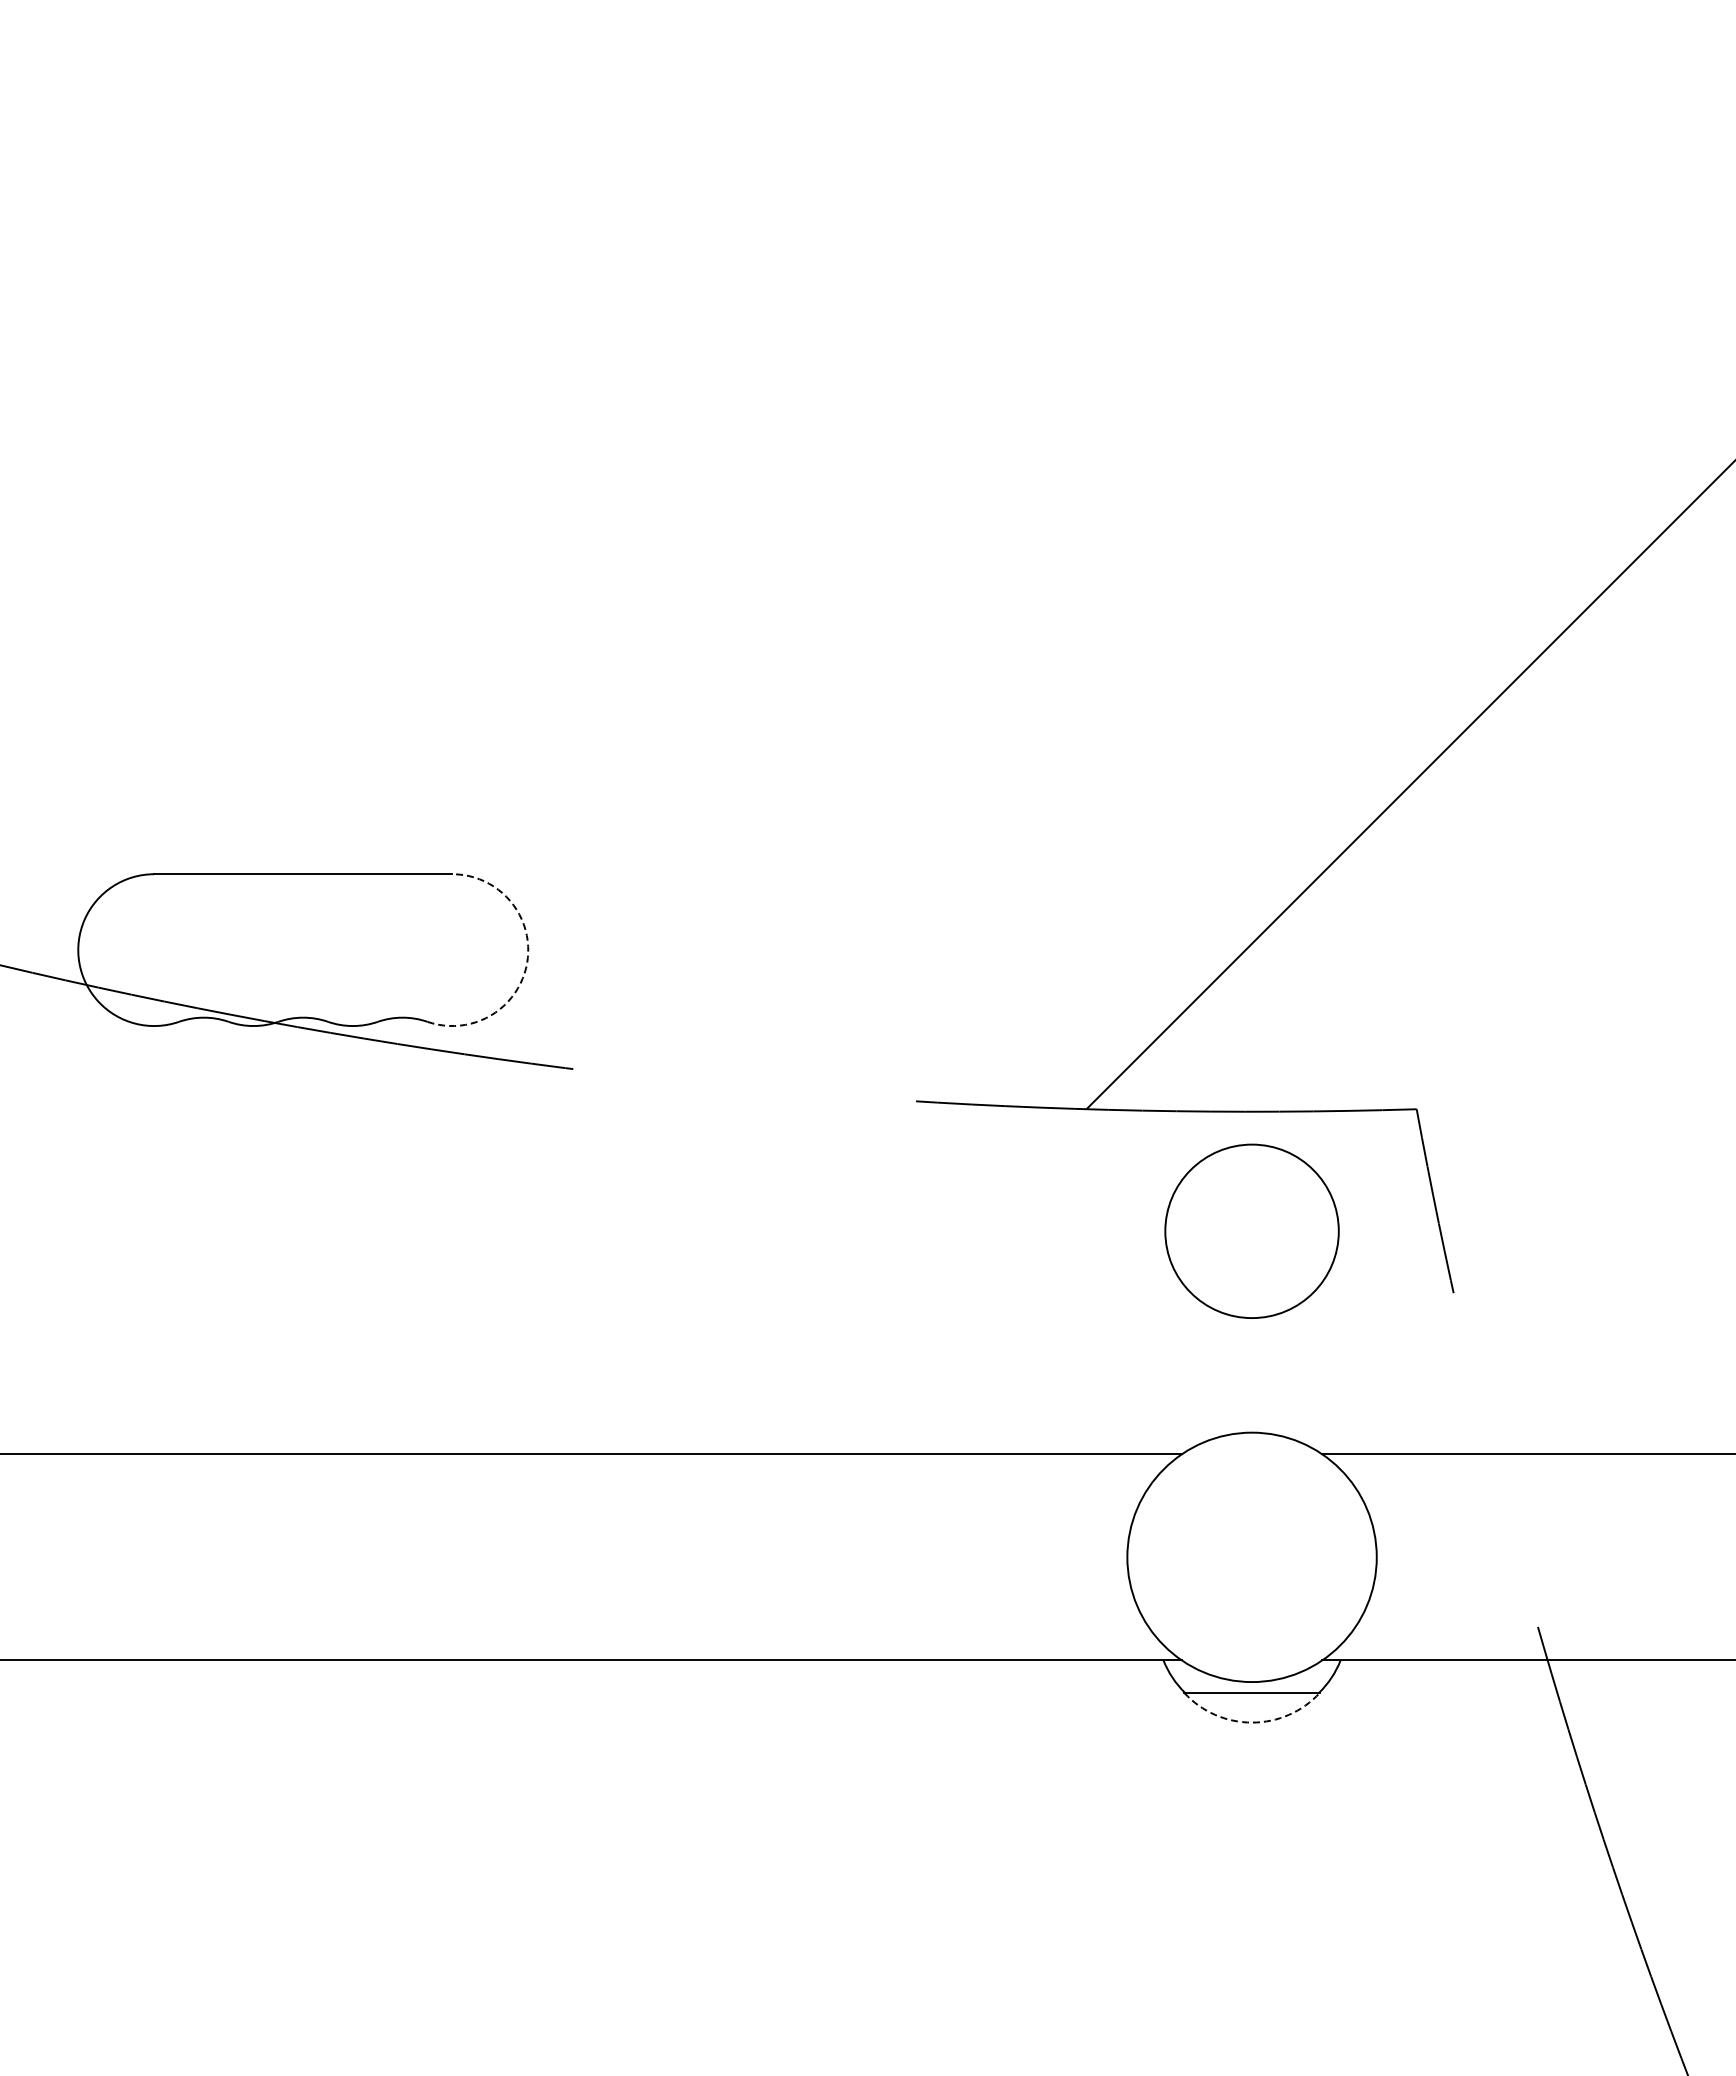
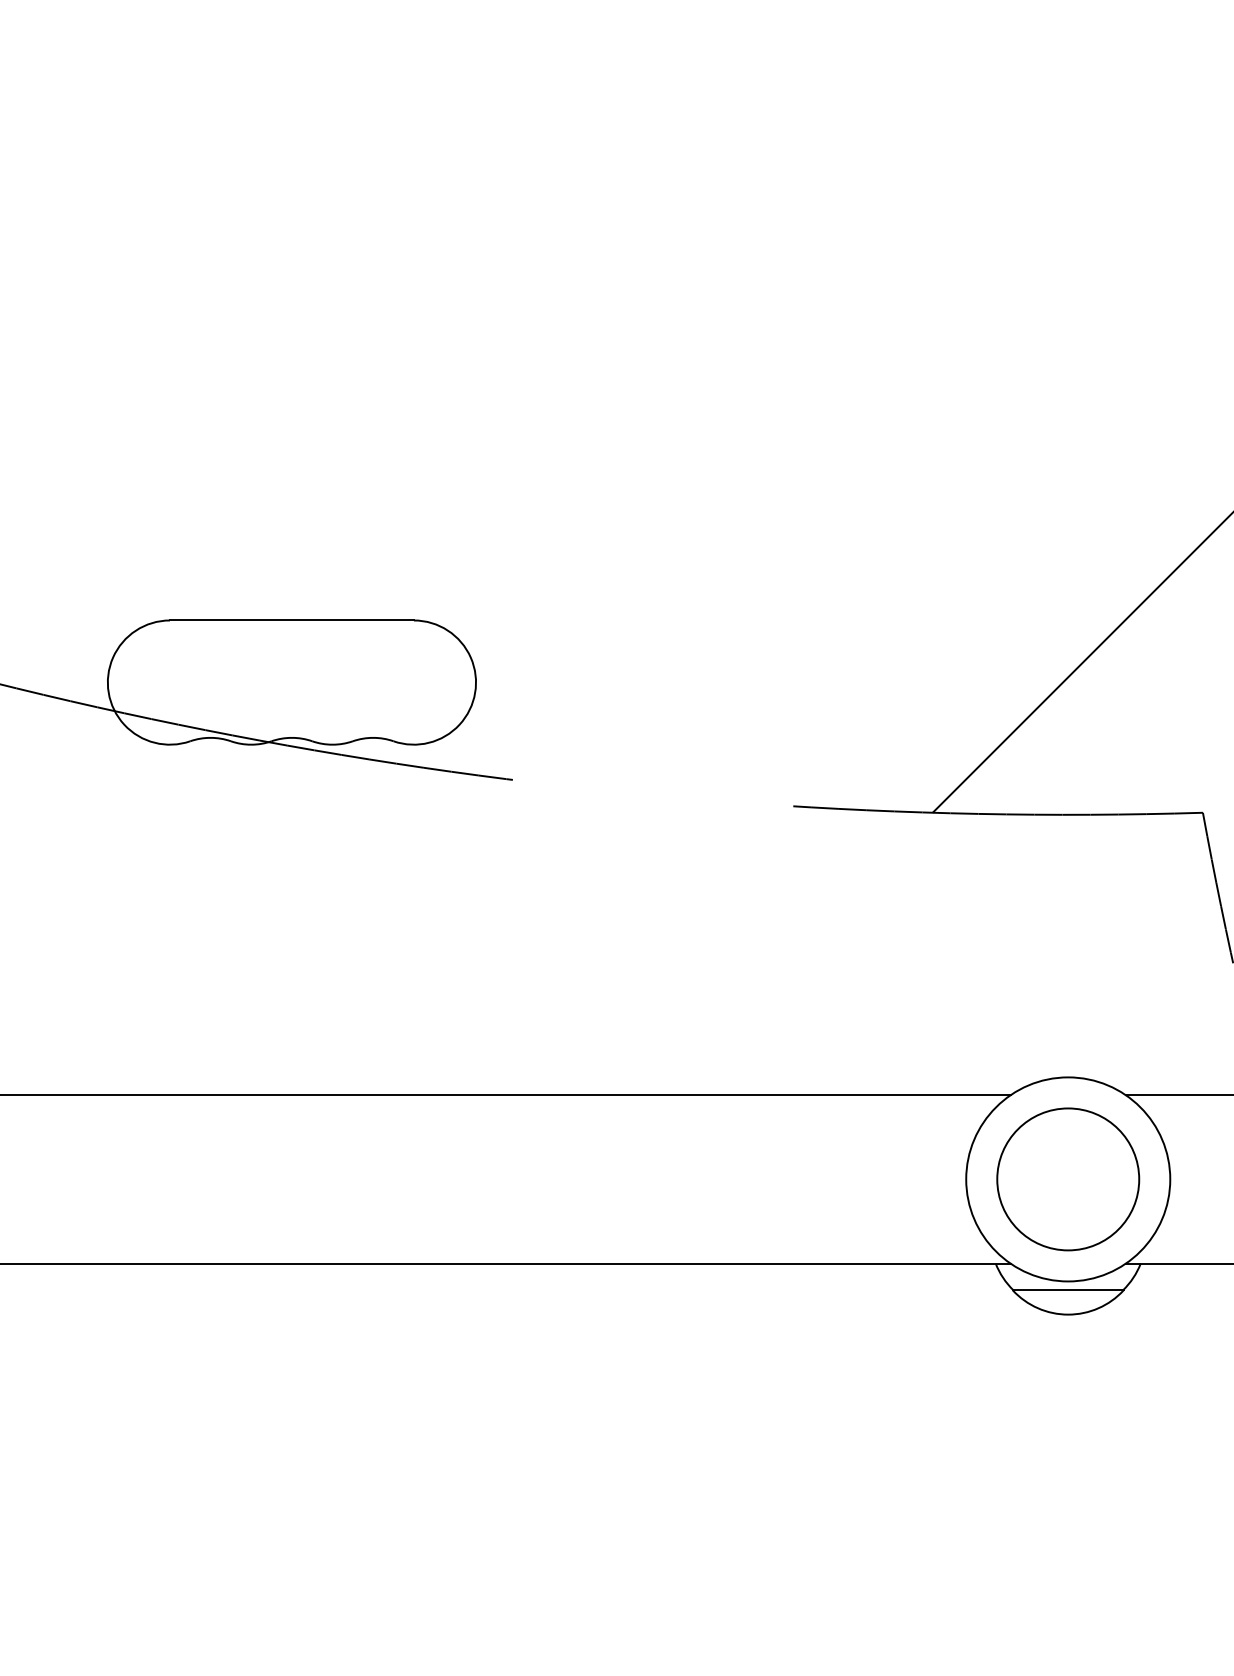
arc: (527, 962) -> (475, 692), dashed -> solid
circle: (1251, 1230) -> (1067, 1178), moved
arc: (1252, 1722) -> (1068, 1314), dashed -> solid

